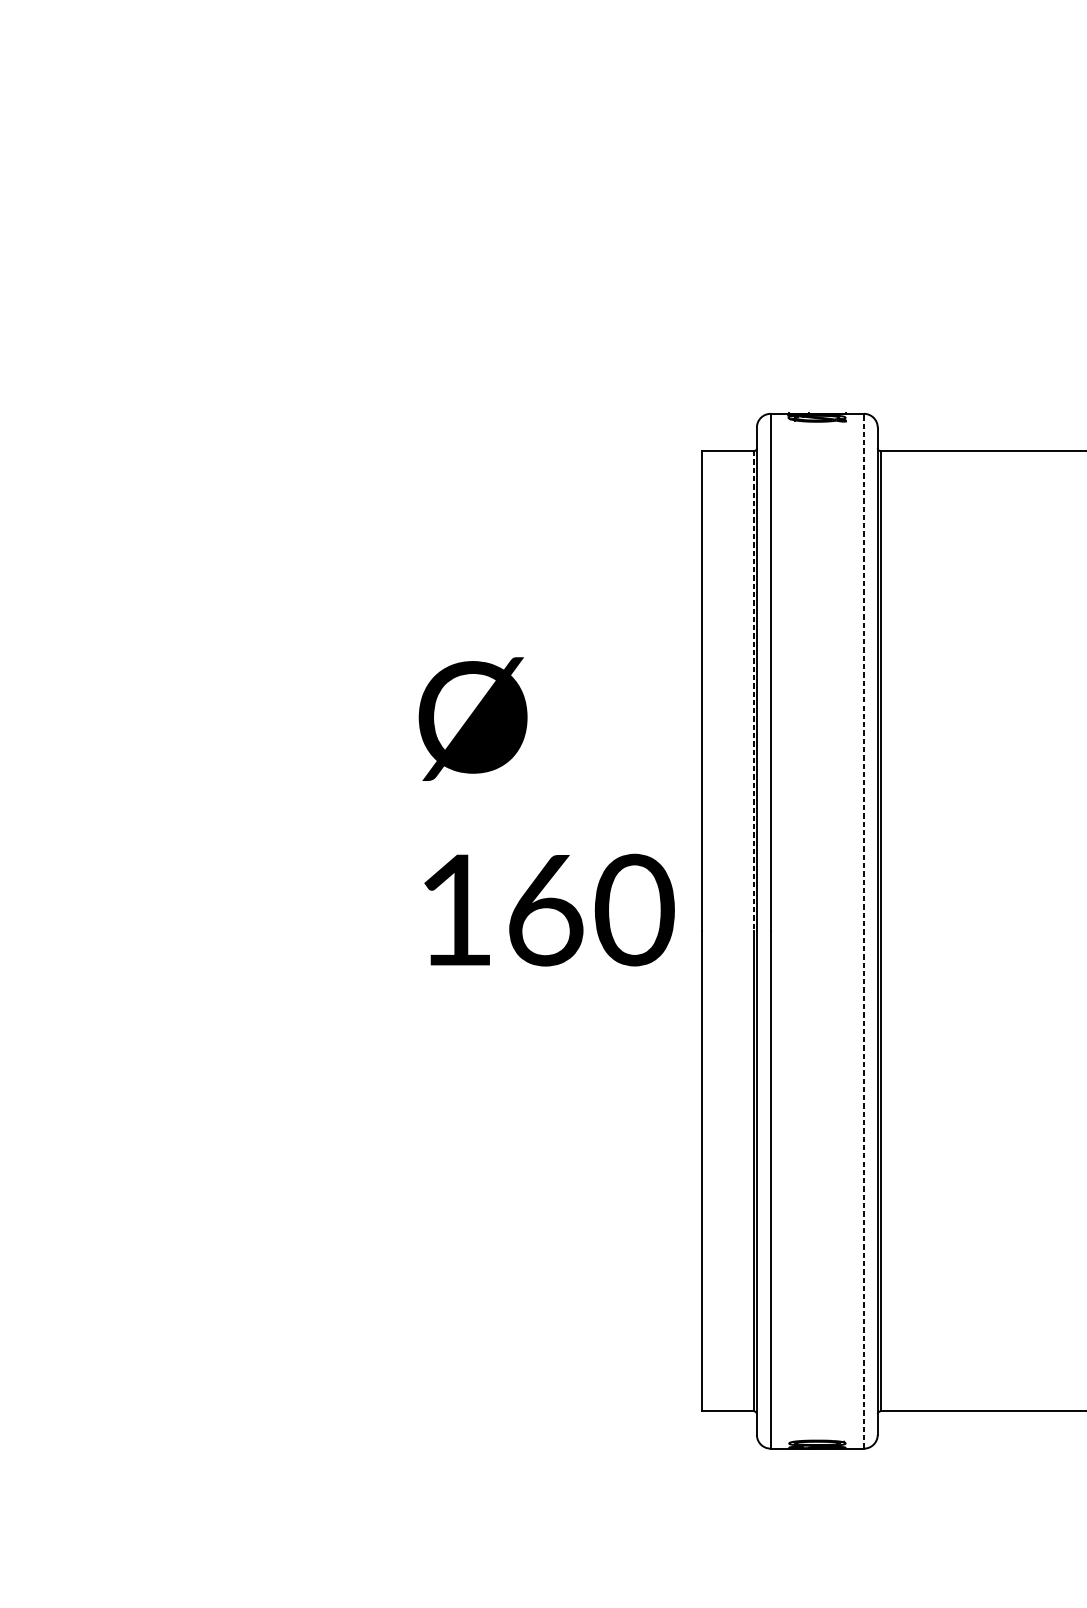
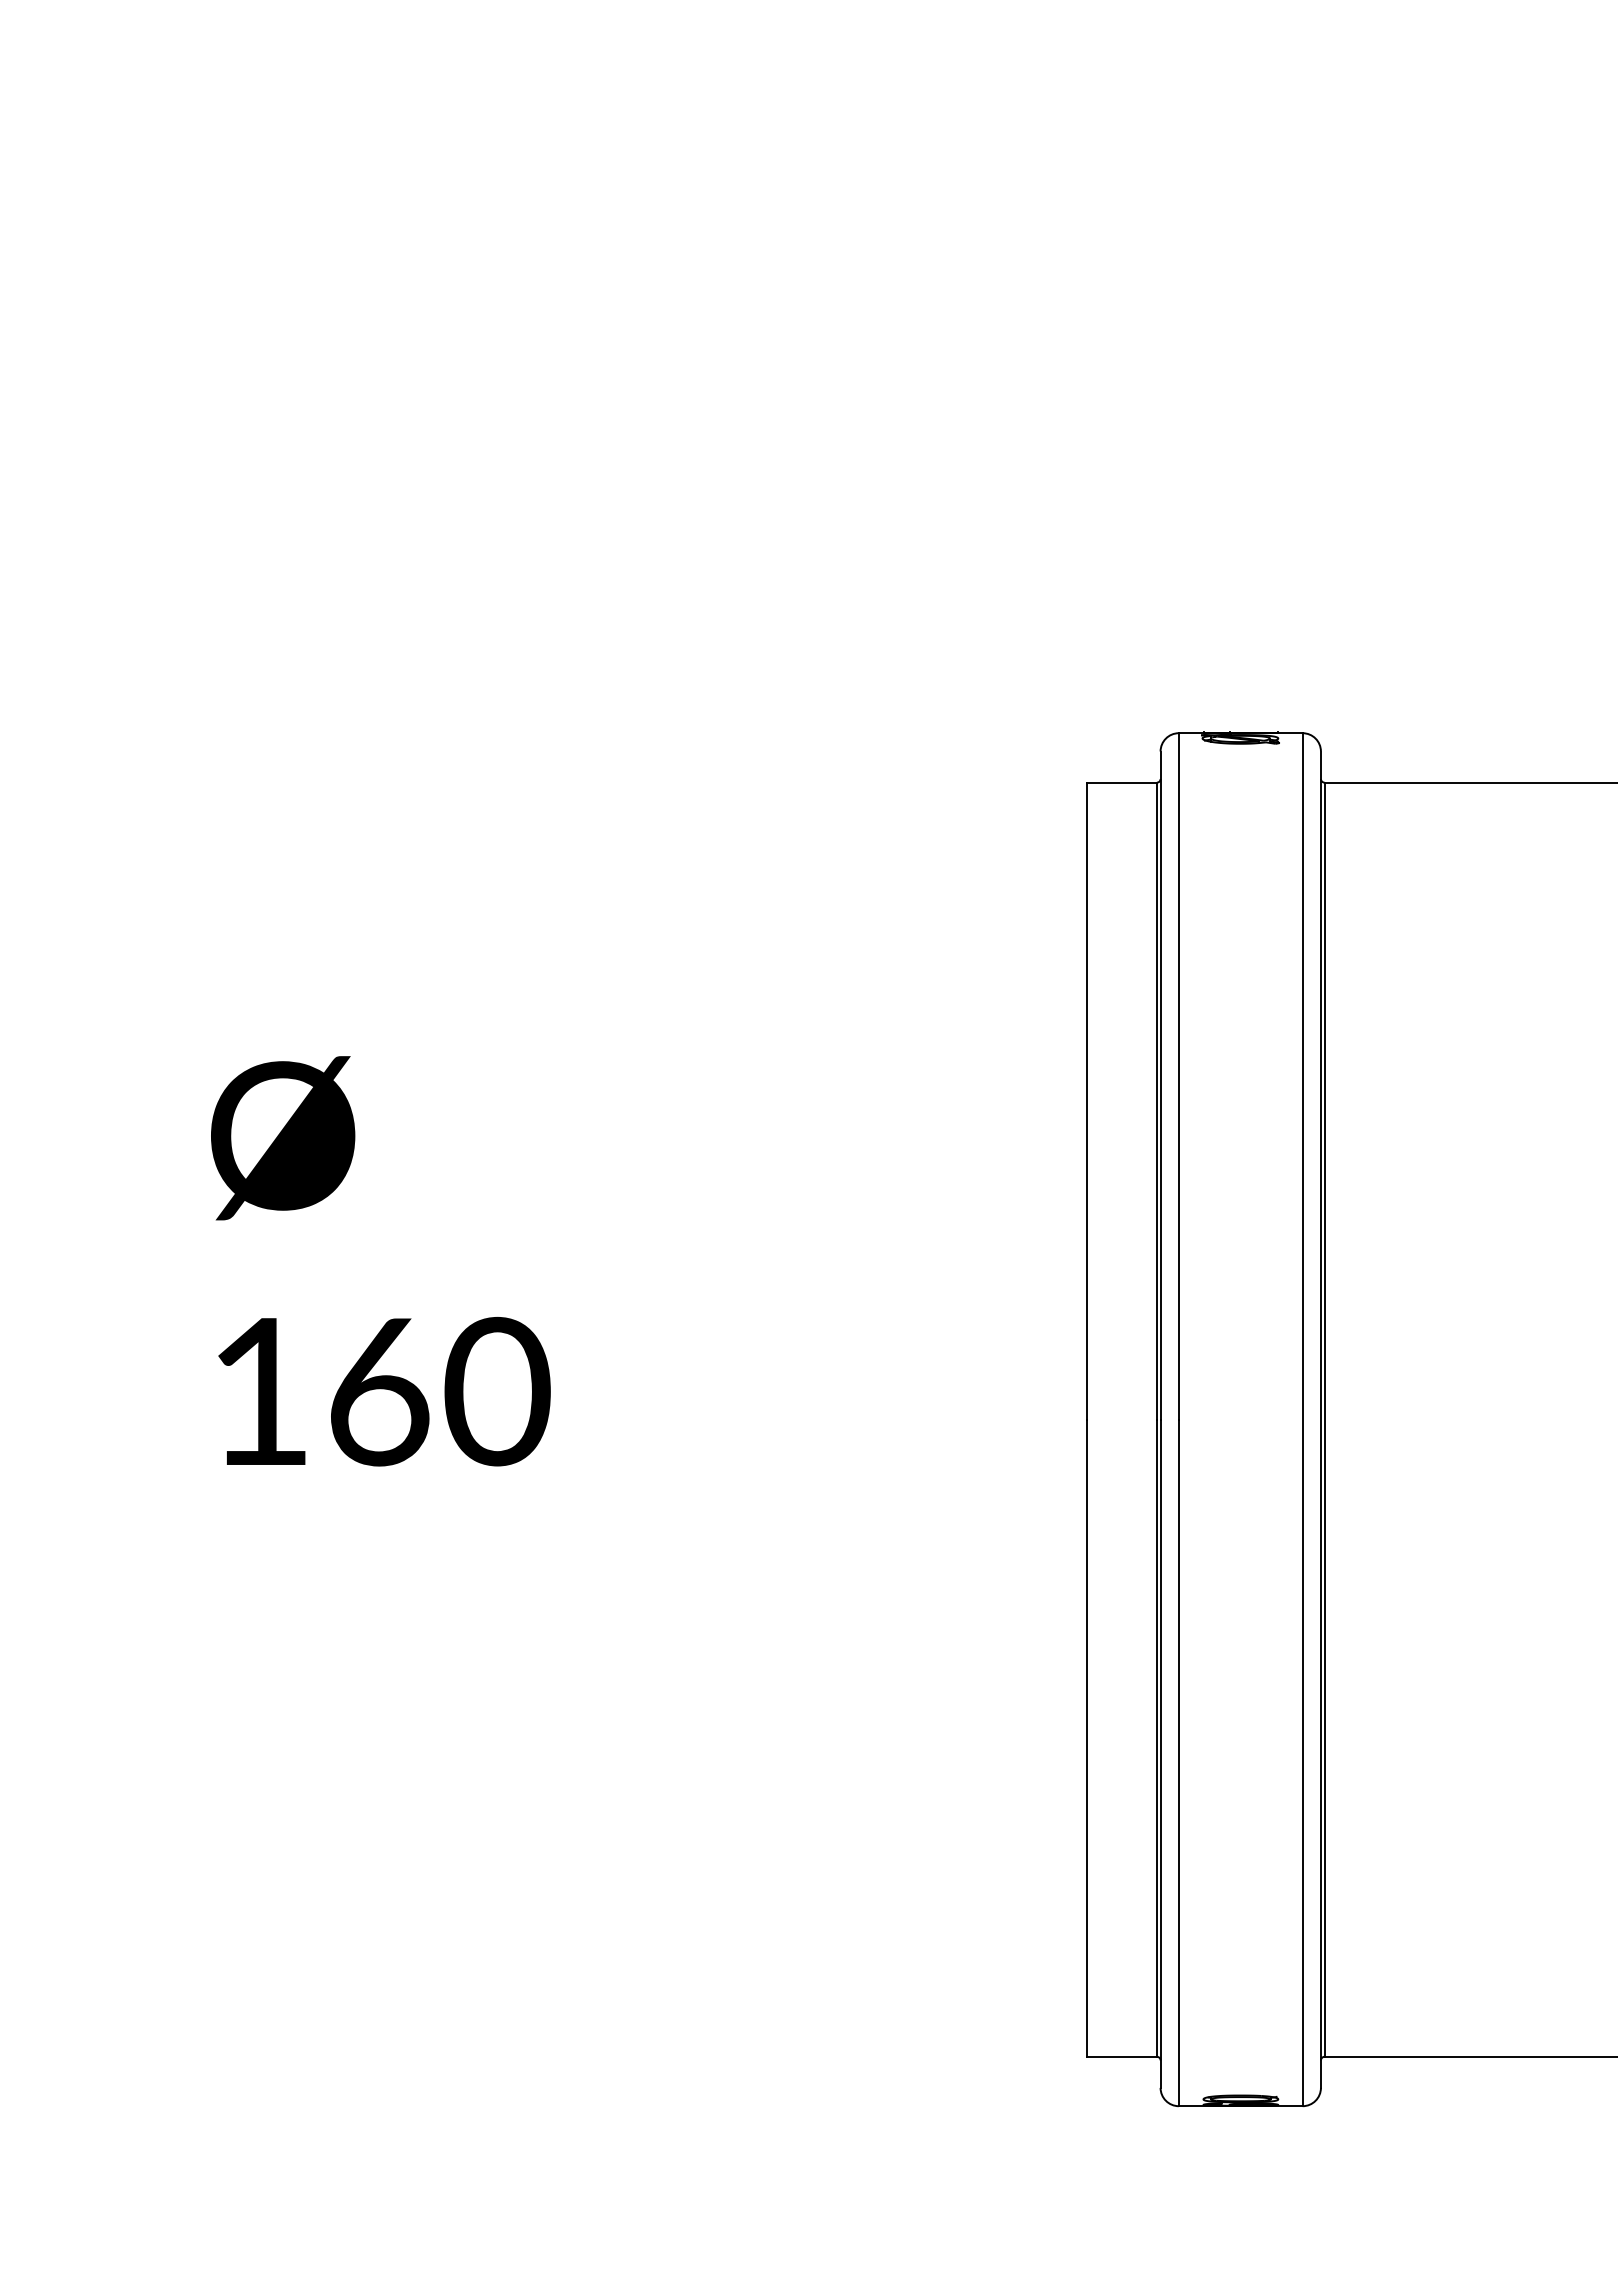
line: (753, 691) -> (1156, 1101), dashed -> solid
text: (546, 812) -> (380, 1261), moved
line: (863, 931) -> (1302, 1419), dashed -> solid

